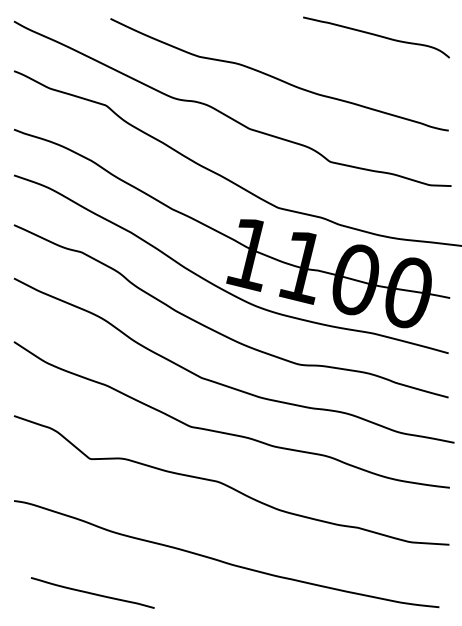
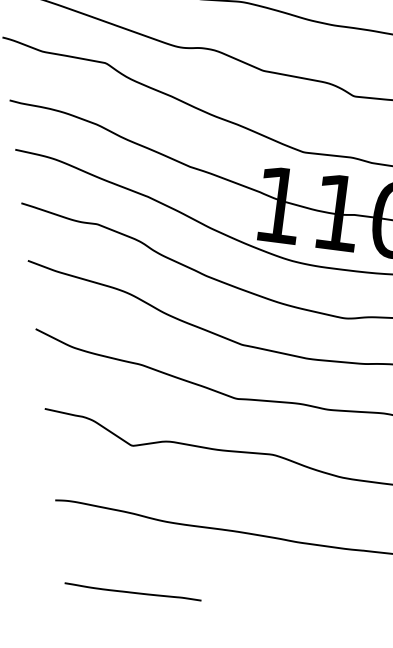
curve: (92, 592) -> (132, 591), moved

